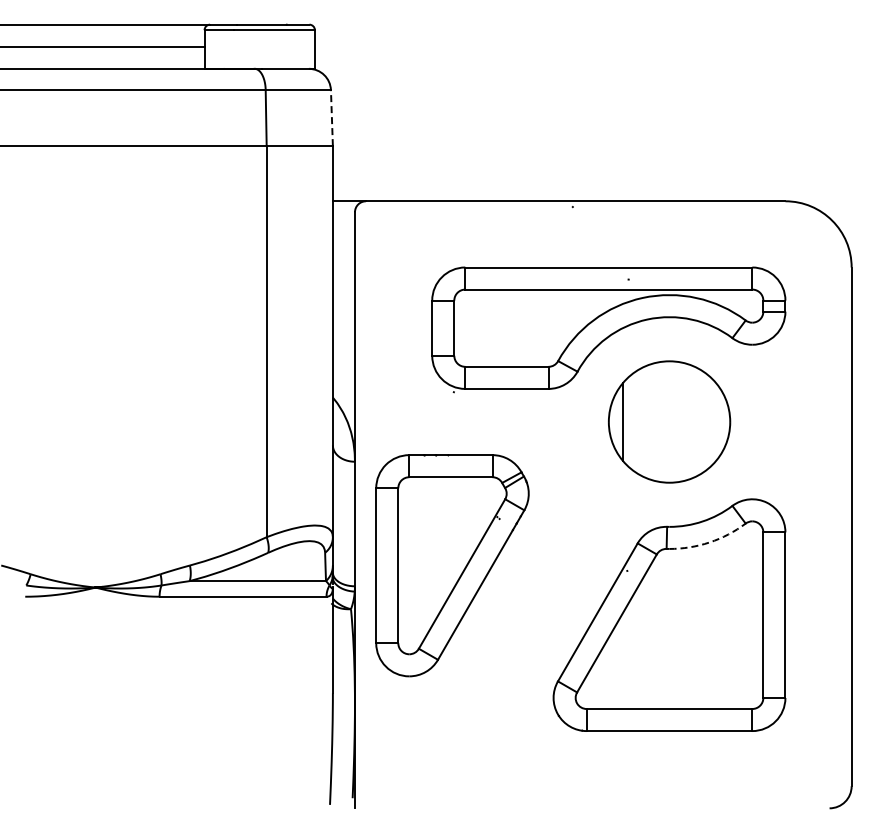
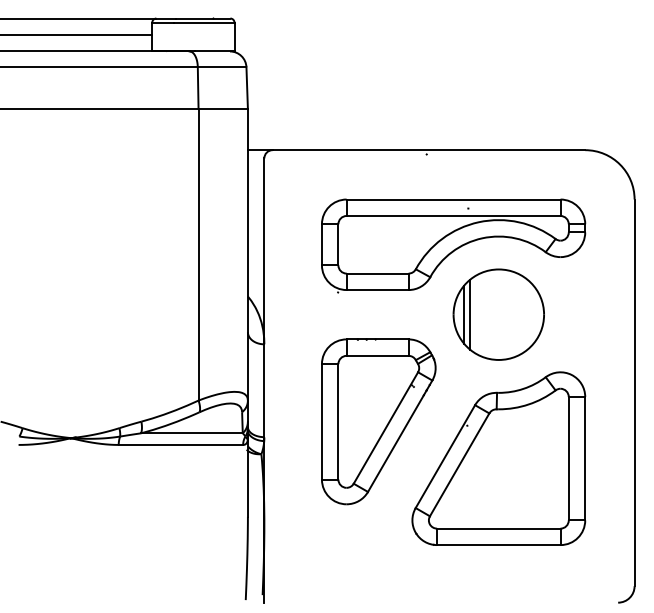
line: (331, 118) -> (246, 88), dashed -> solid
line: (630, 421) -> (469, 314), added
arc: (709, 542) -> (528, 404), dashed -> solid
part: (452, 565) -> (378, 421), moved

